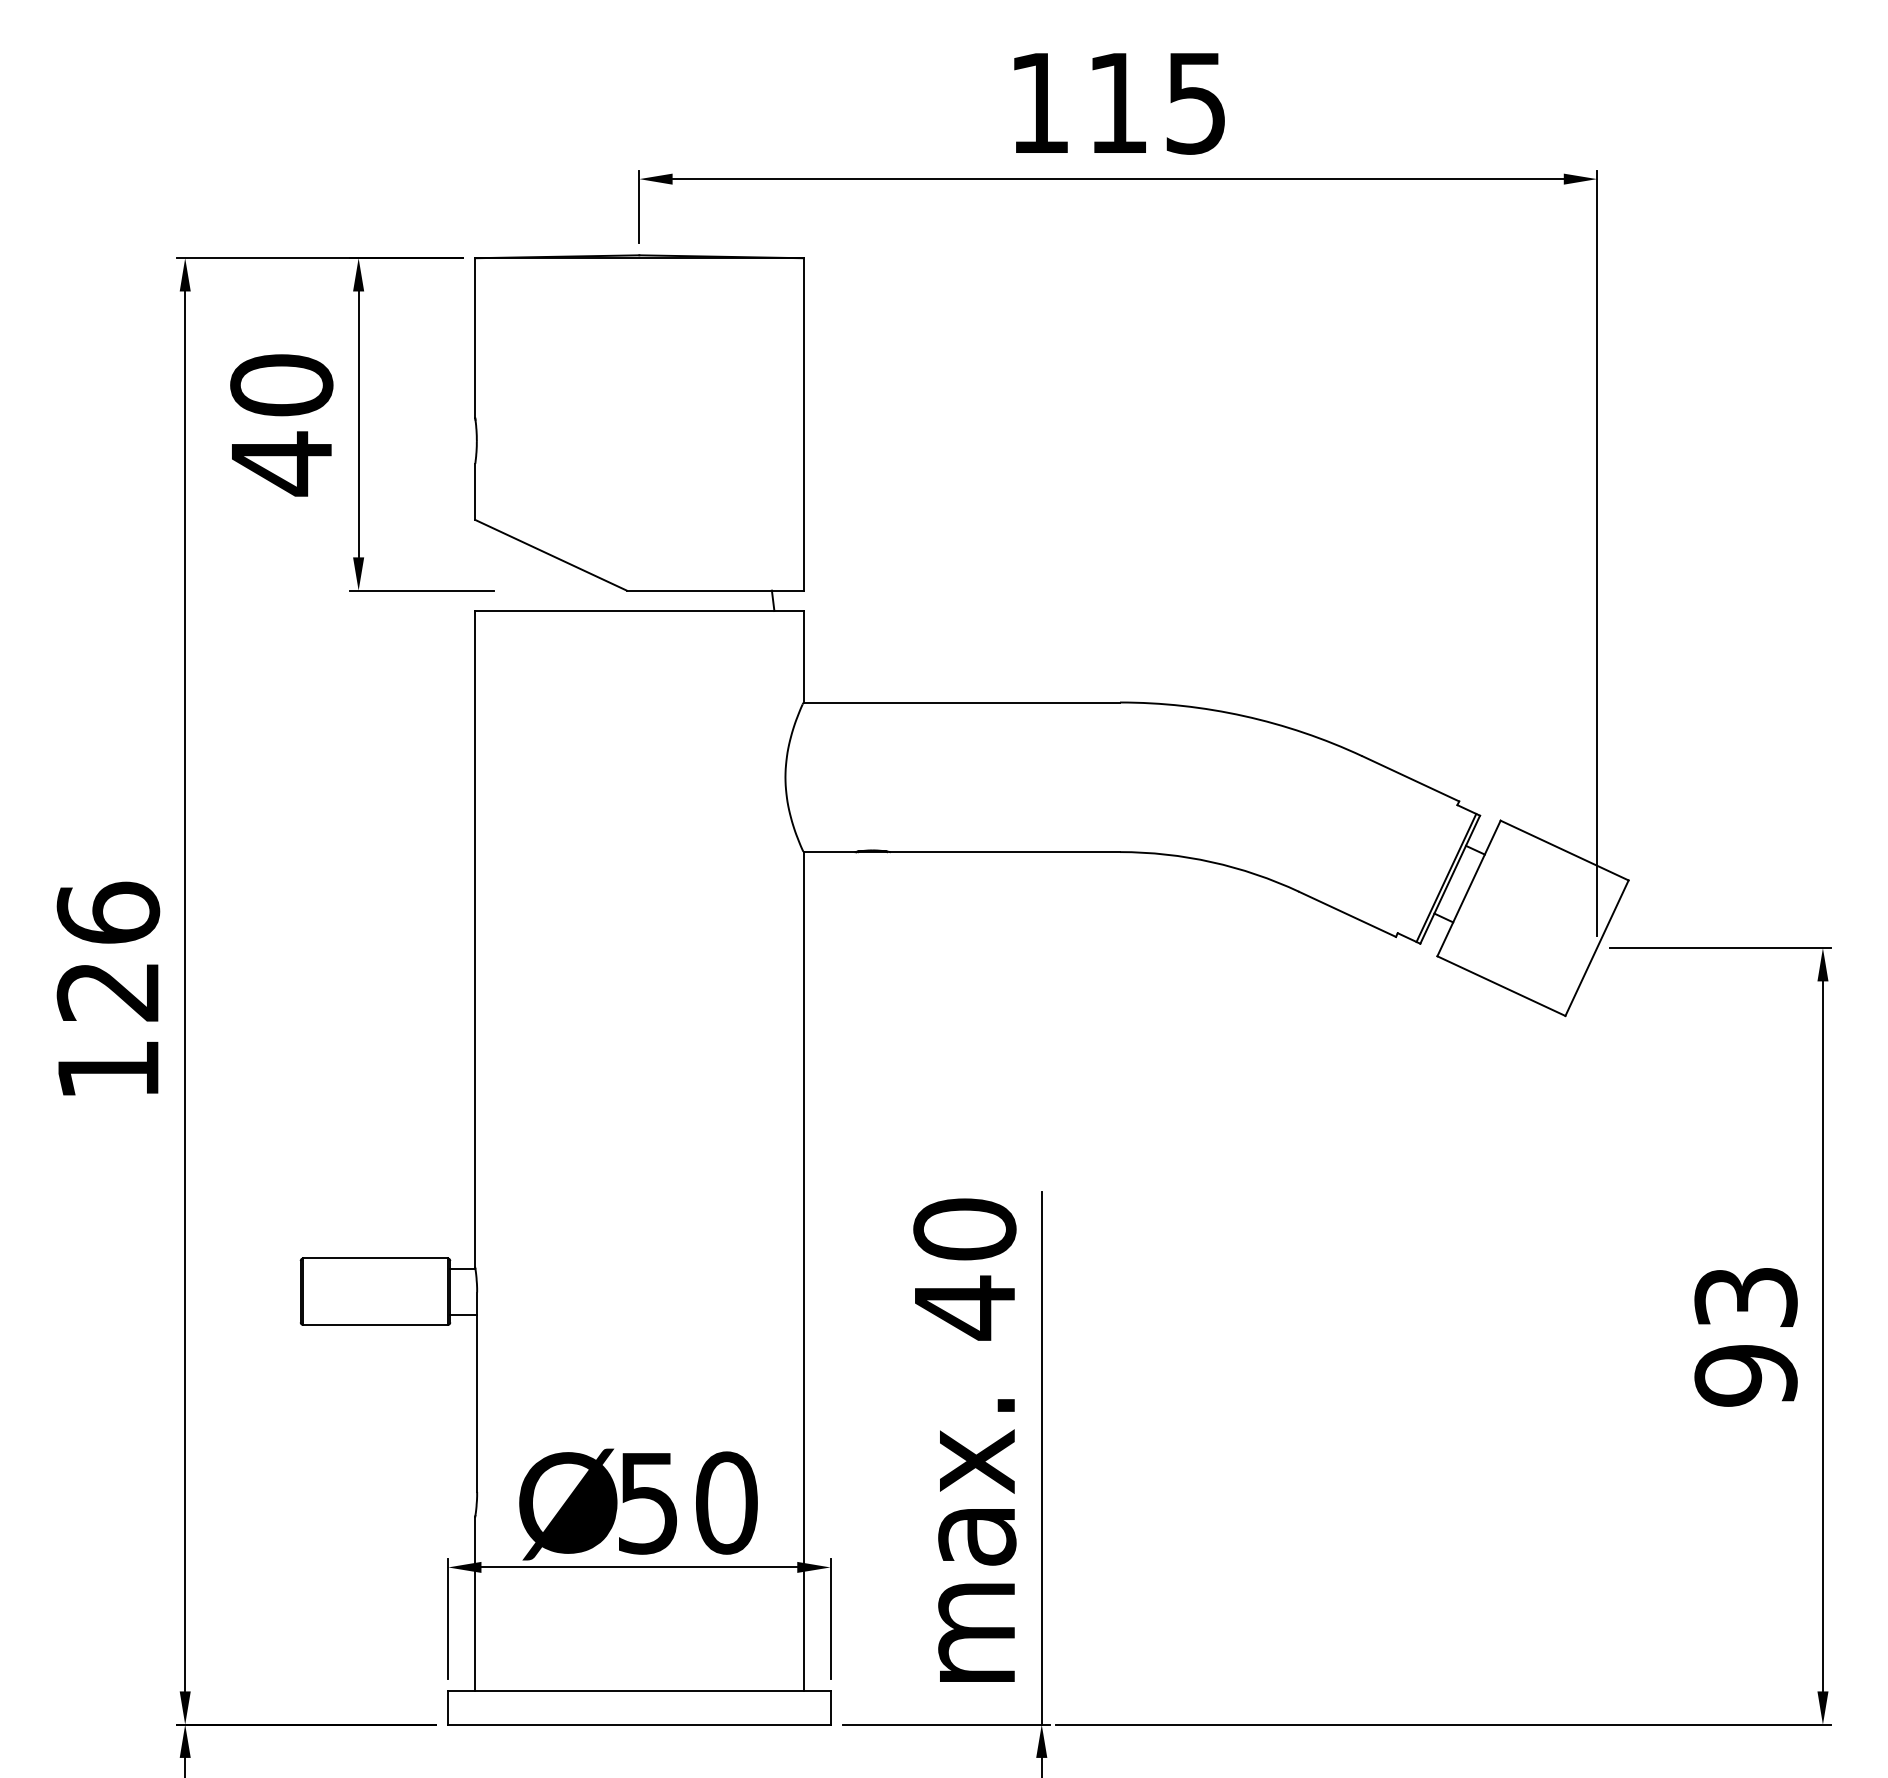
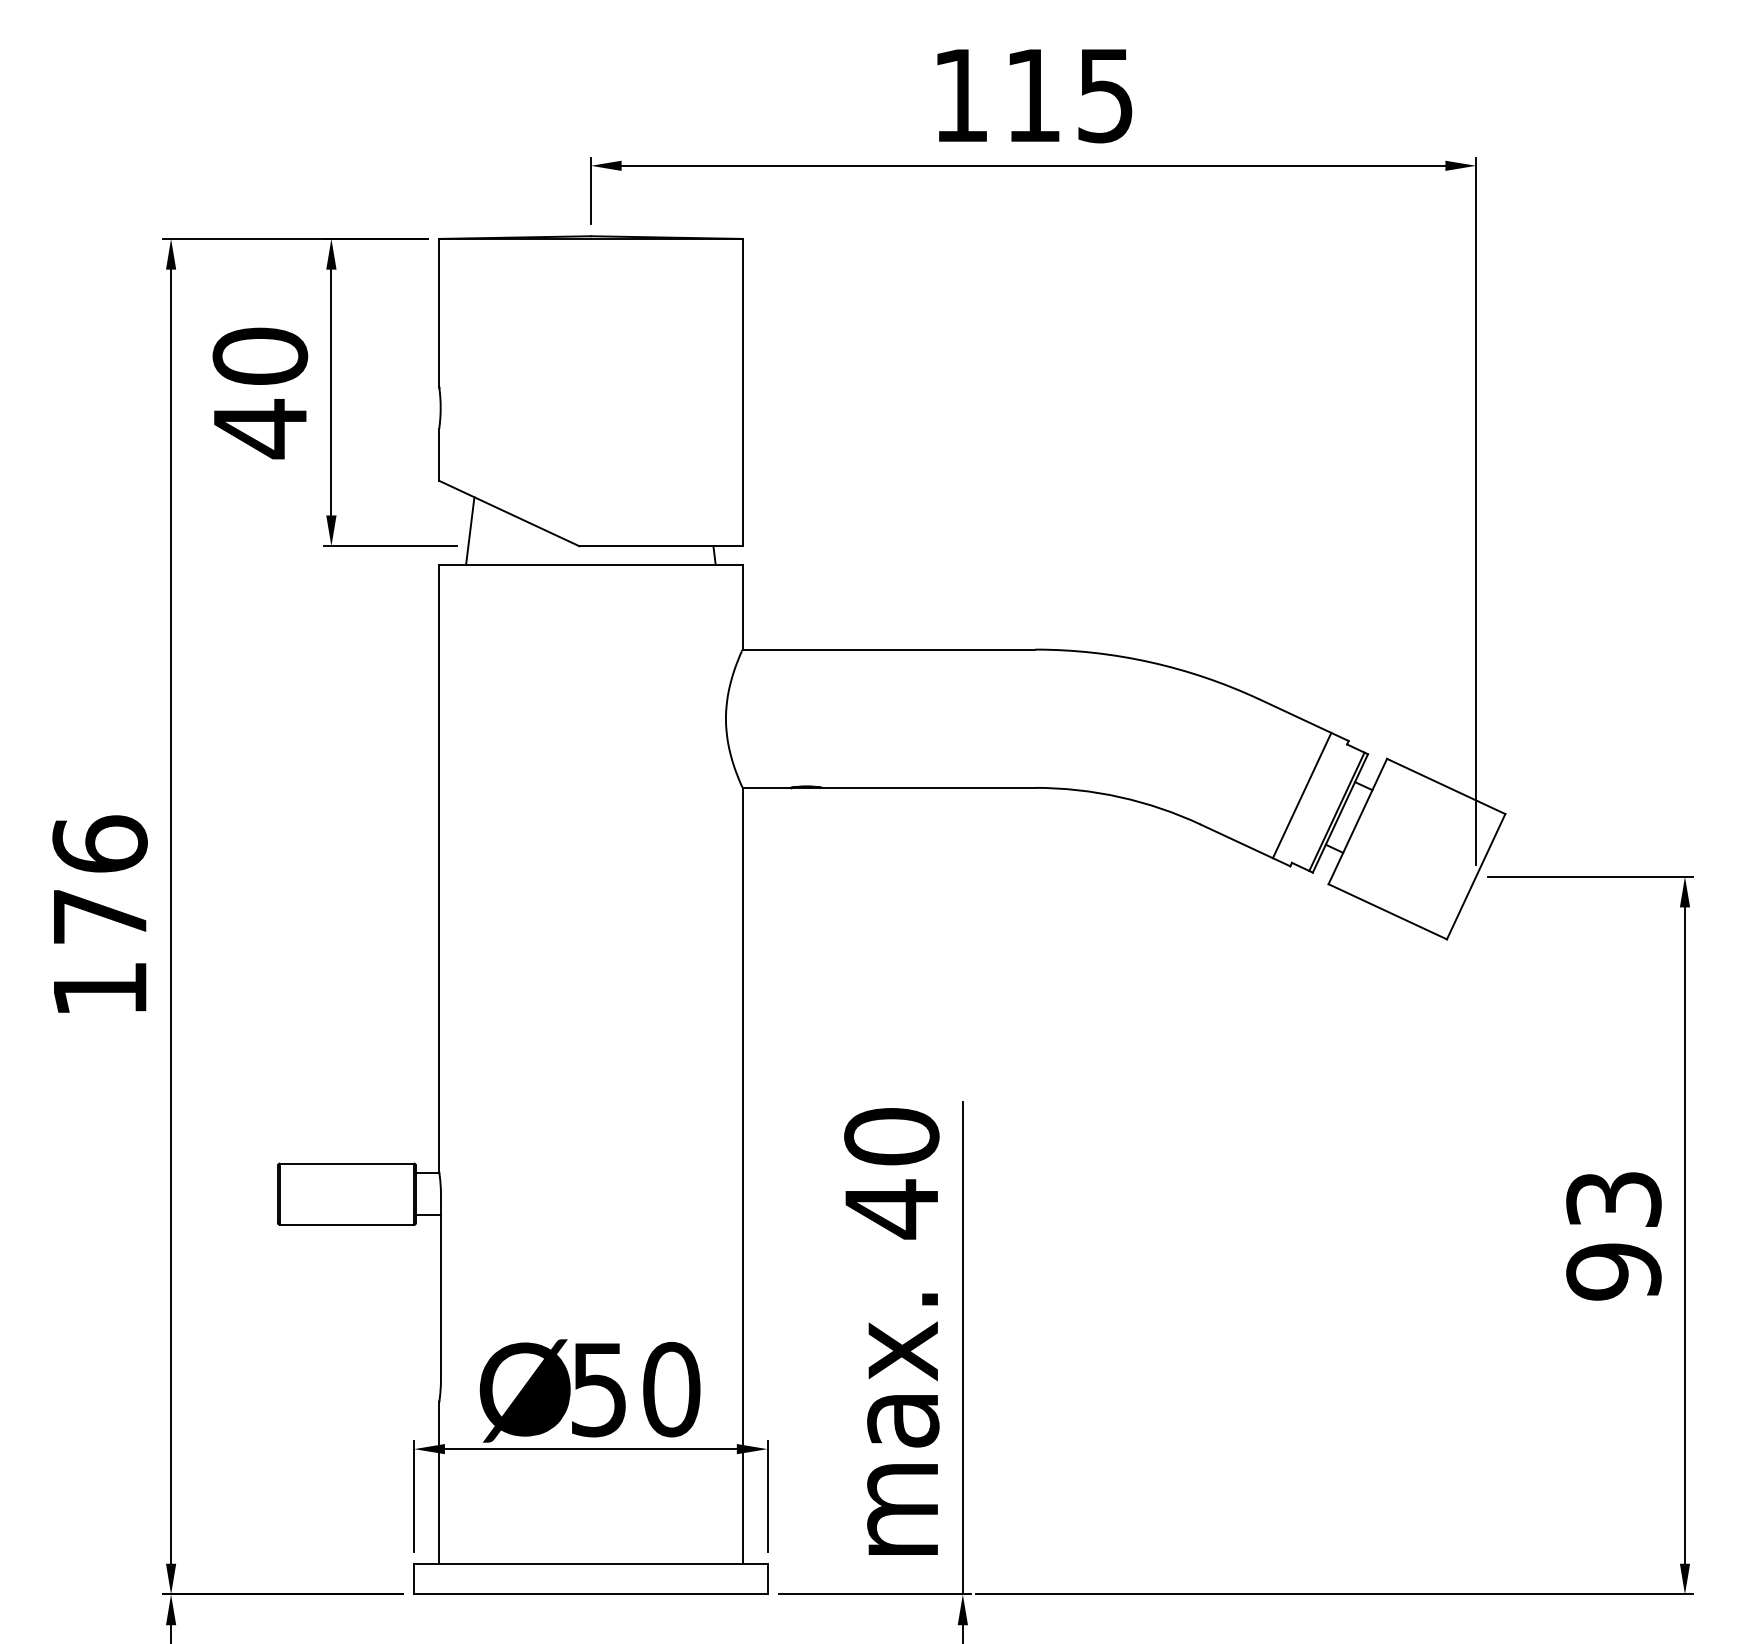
line: (509, 574) -> (470, 531), added
line: (1408, 860) -> (1301, 795), added
text: (107, 992) -> (99, 917), 126 -> 176

